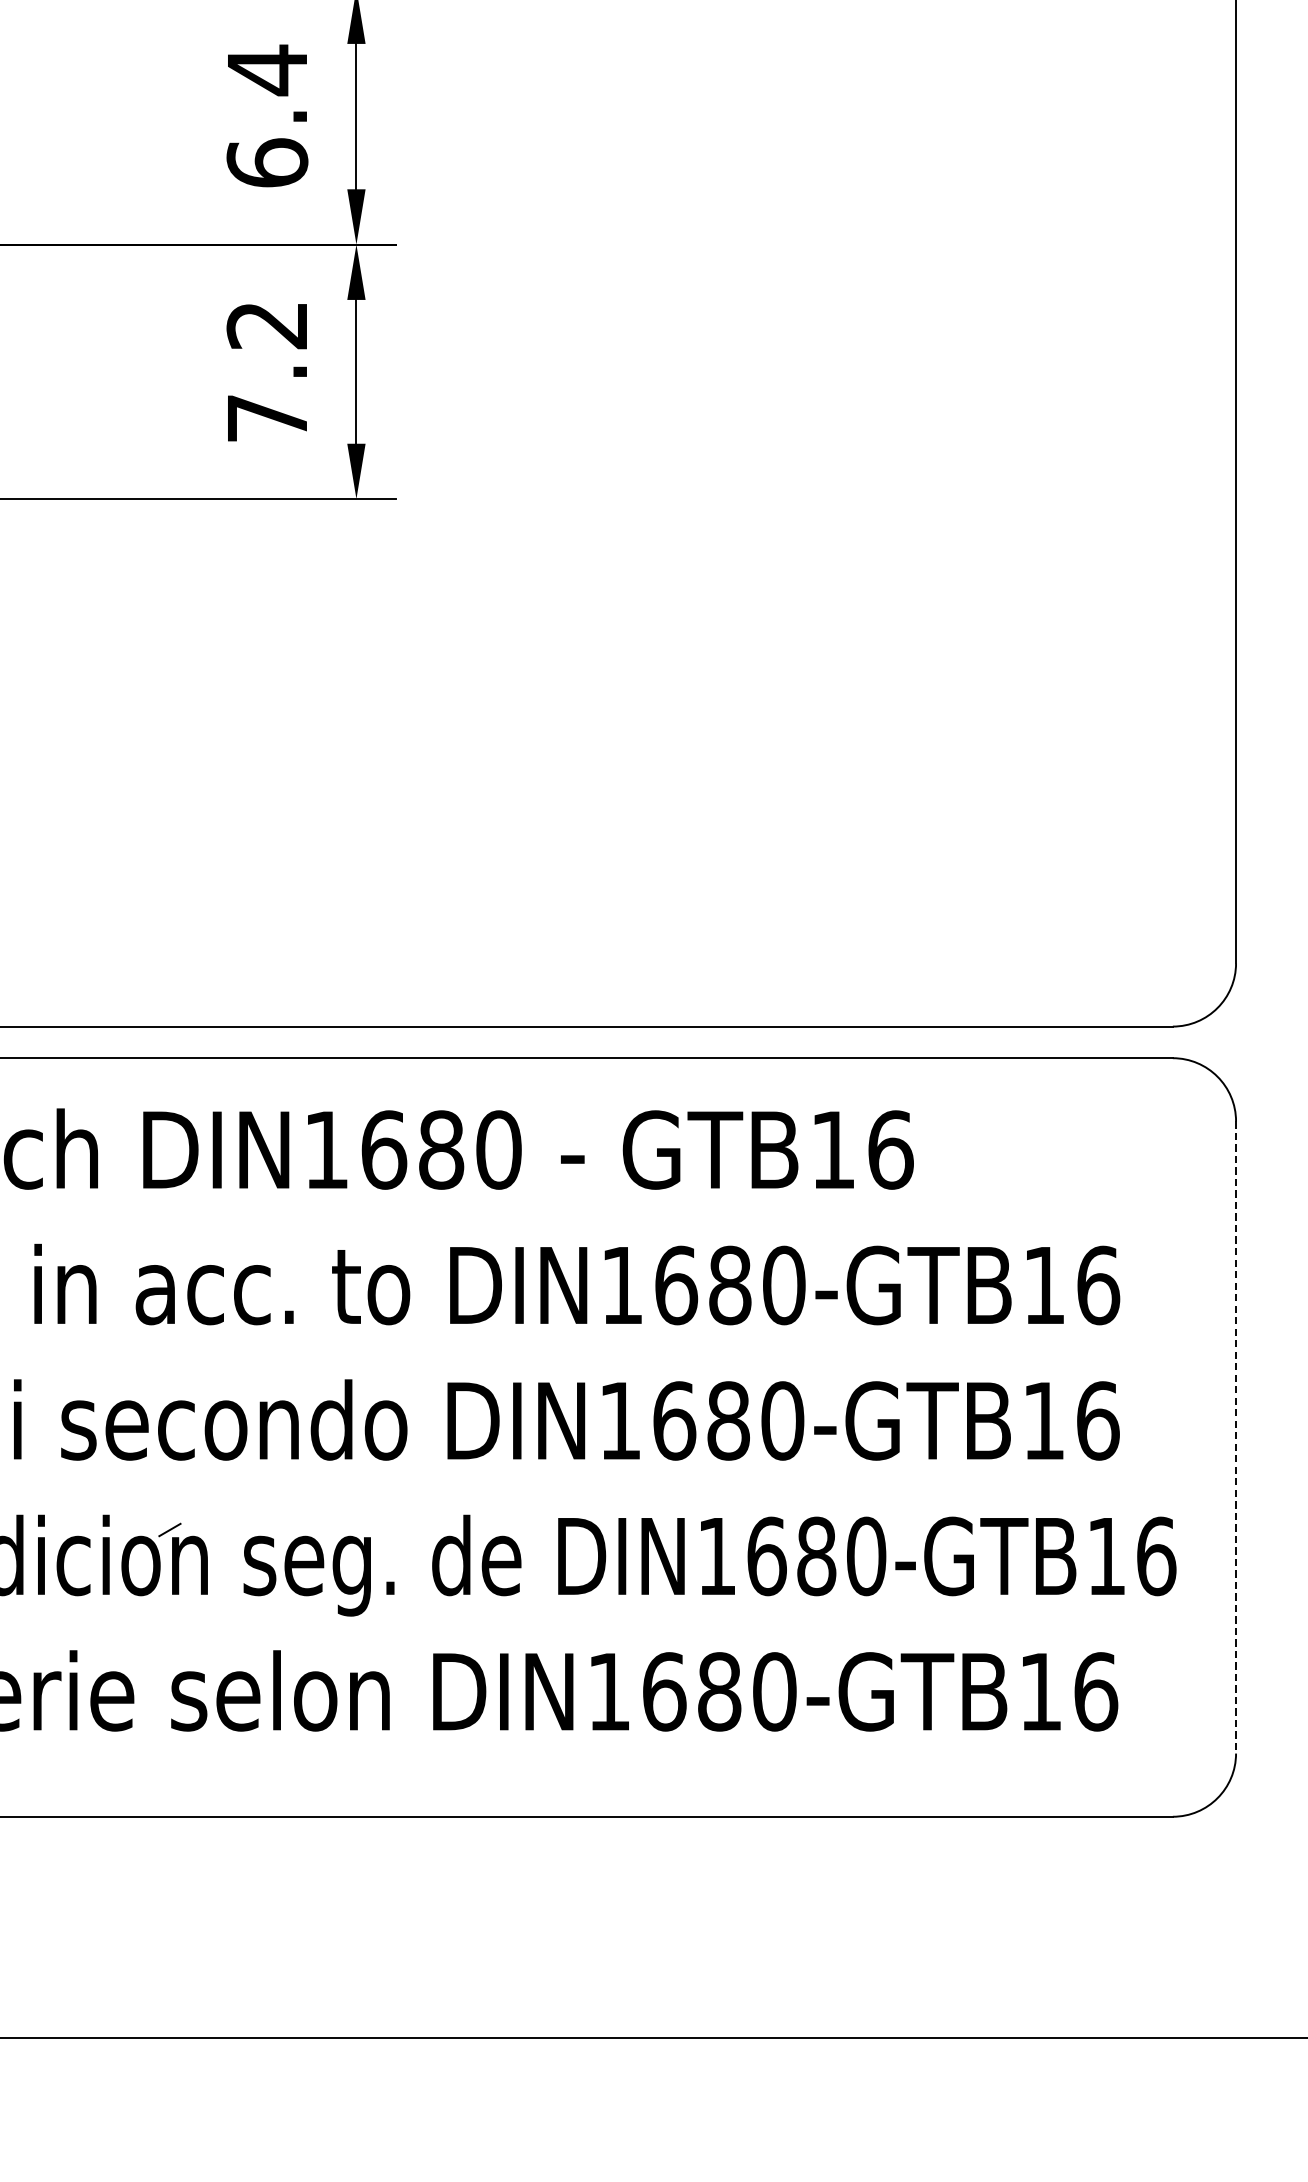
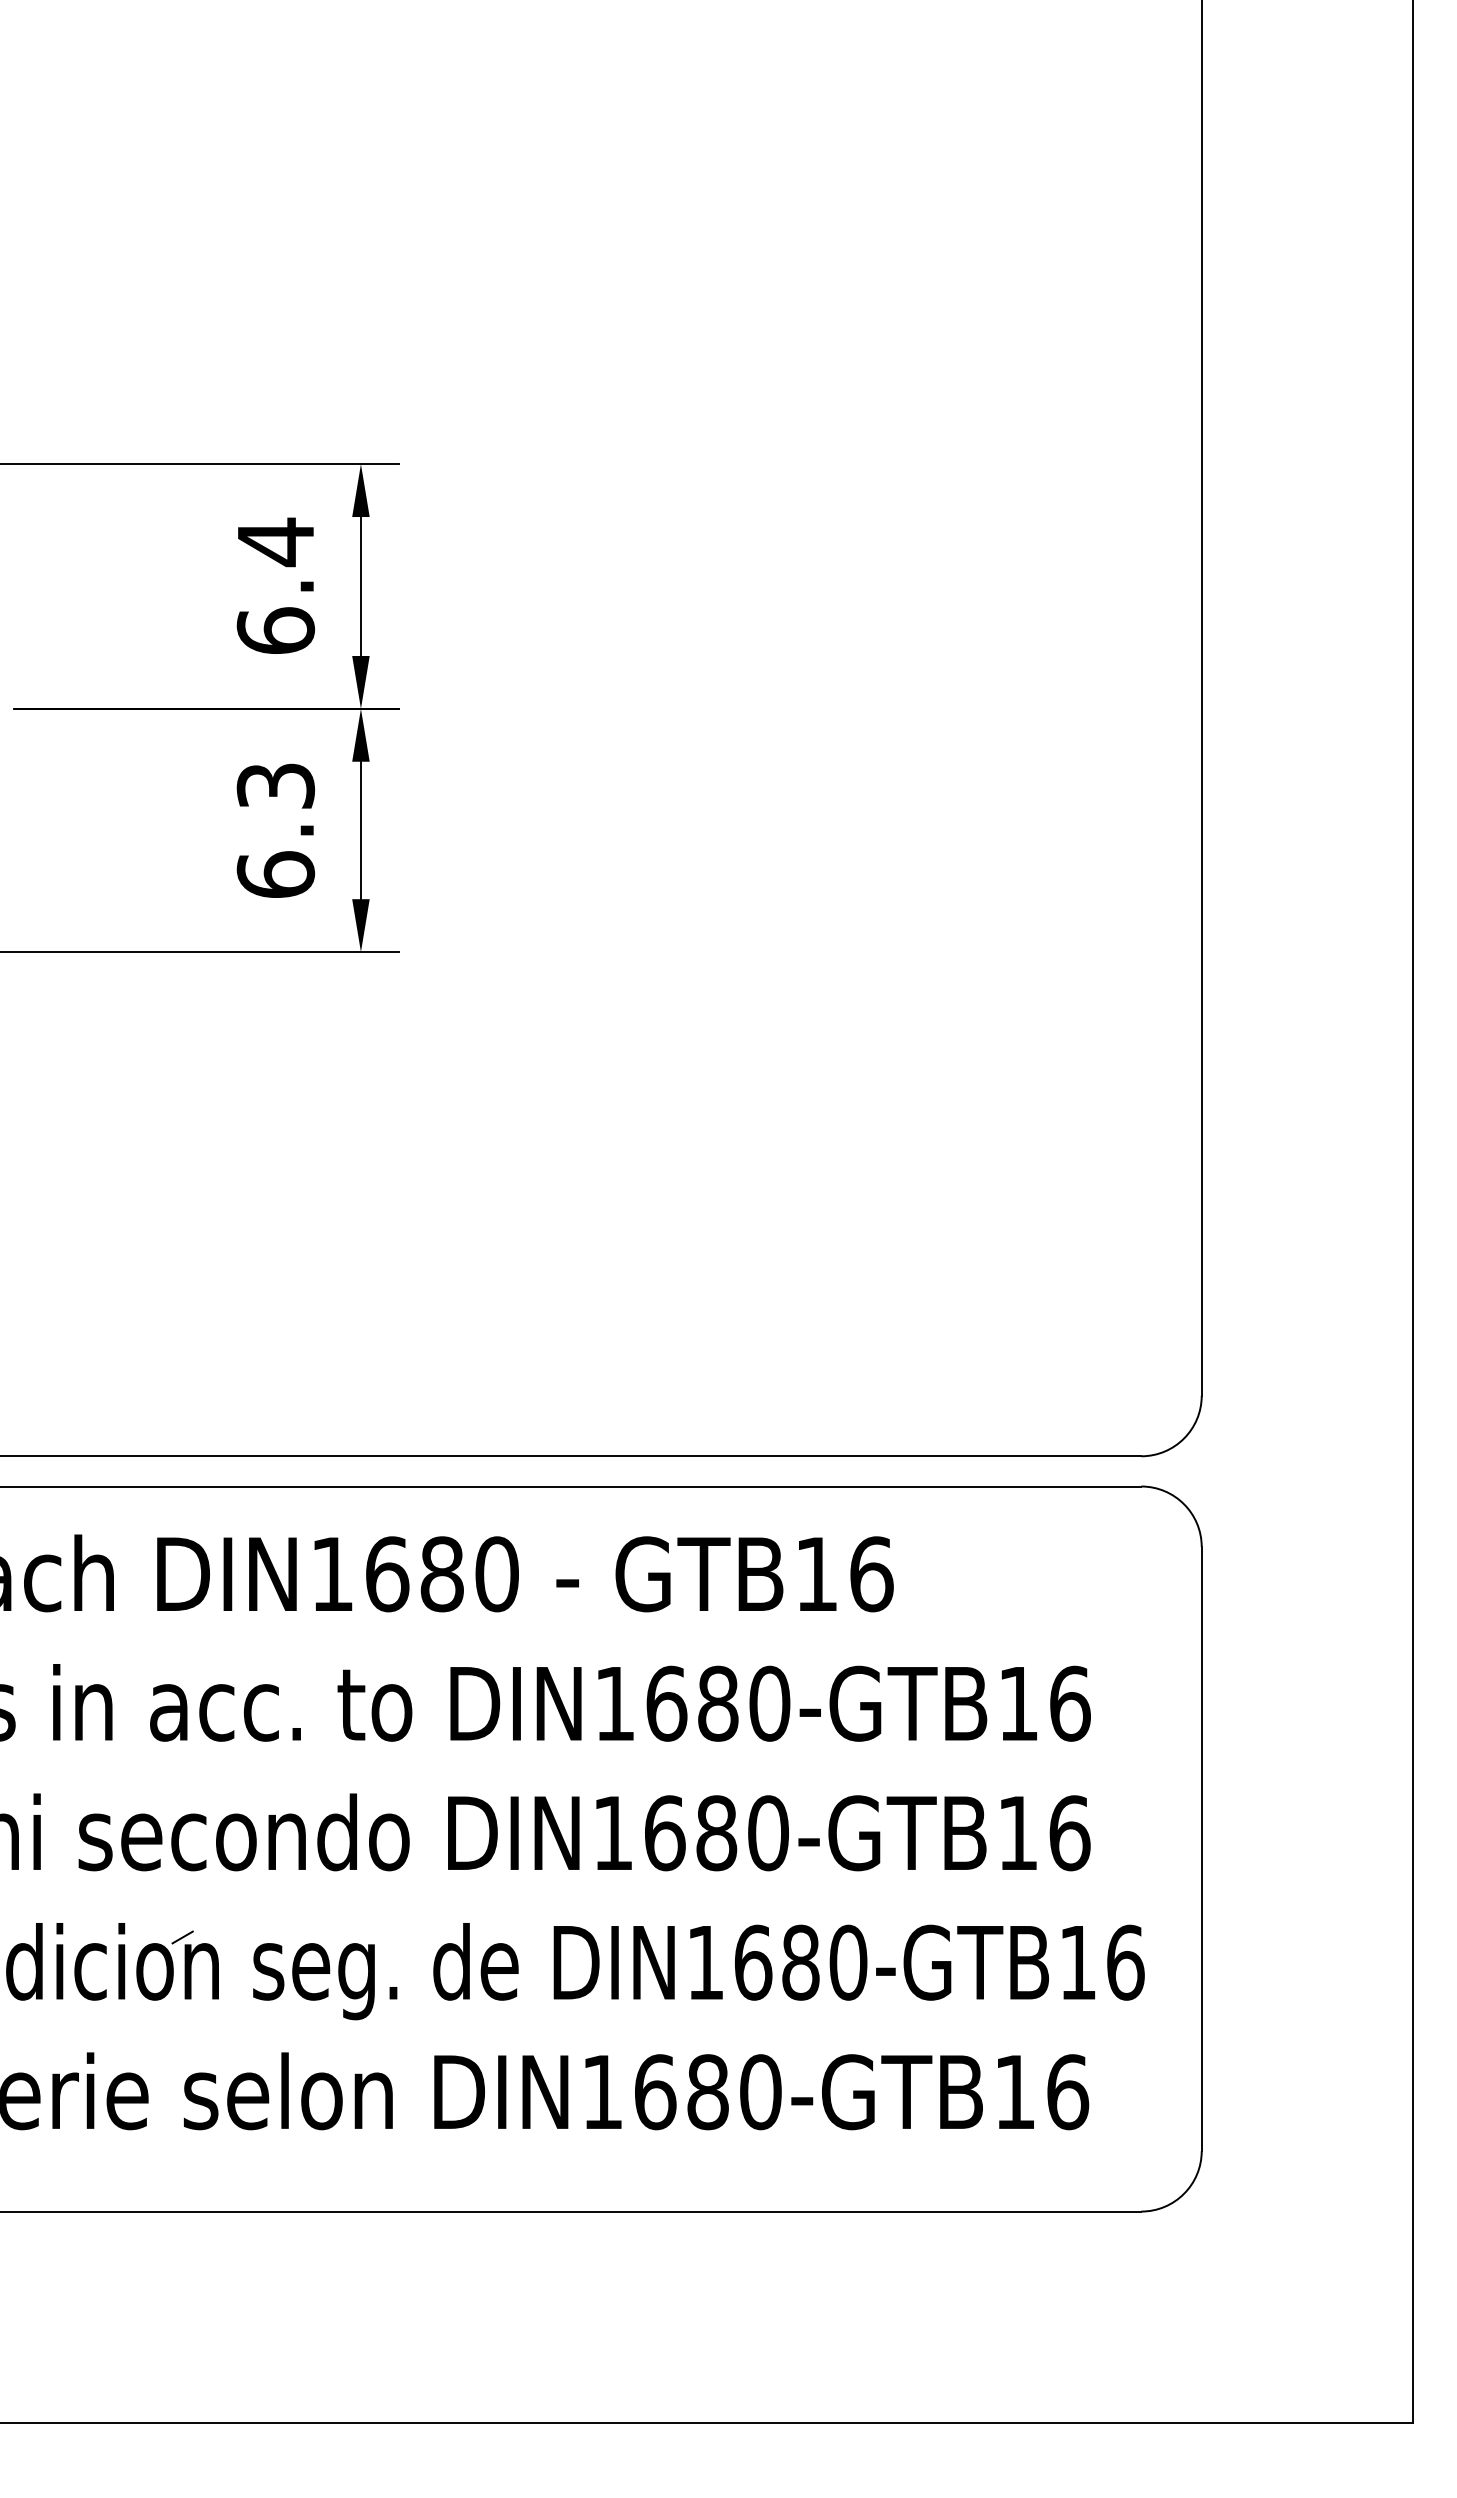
text: (267, 371) -> (275, 830), 7.2 -> 6.3
line: (1235, 1437) -> (1201, 1849), dashed -> solid

